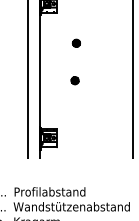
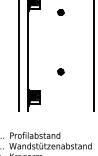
part: (75, 43) -> (60, 12), moved
part: (74, 80) -> (60, 71), moved

